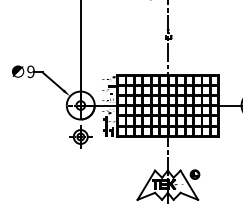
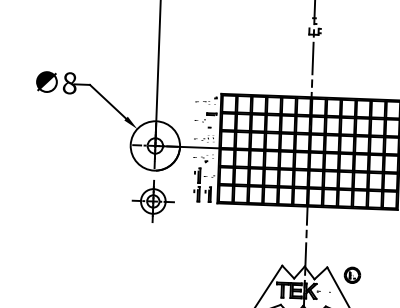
text: (30, 71) -> (68, 82), 9 -> 8

